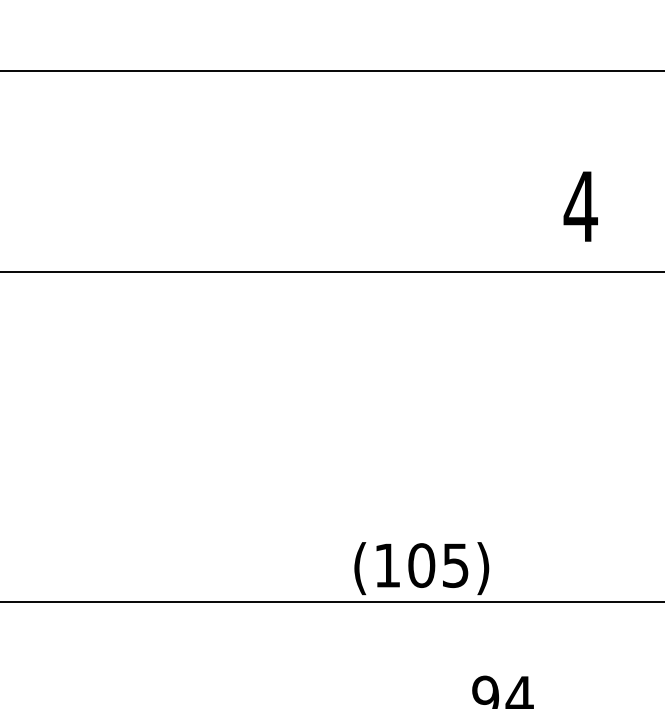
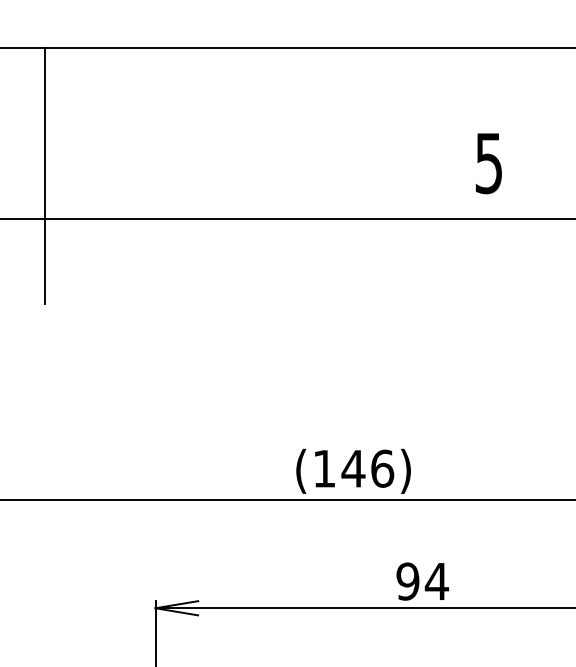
text: (580, 206) -> (488, 163), 4 -> 5
line: (58, 220) -> (44, 175), added
text: (438, 565) -> (367, 468), (105) -> (146)

